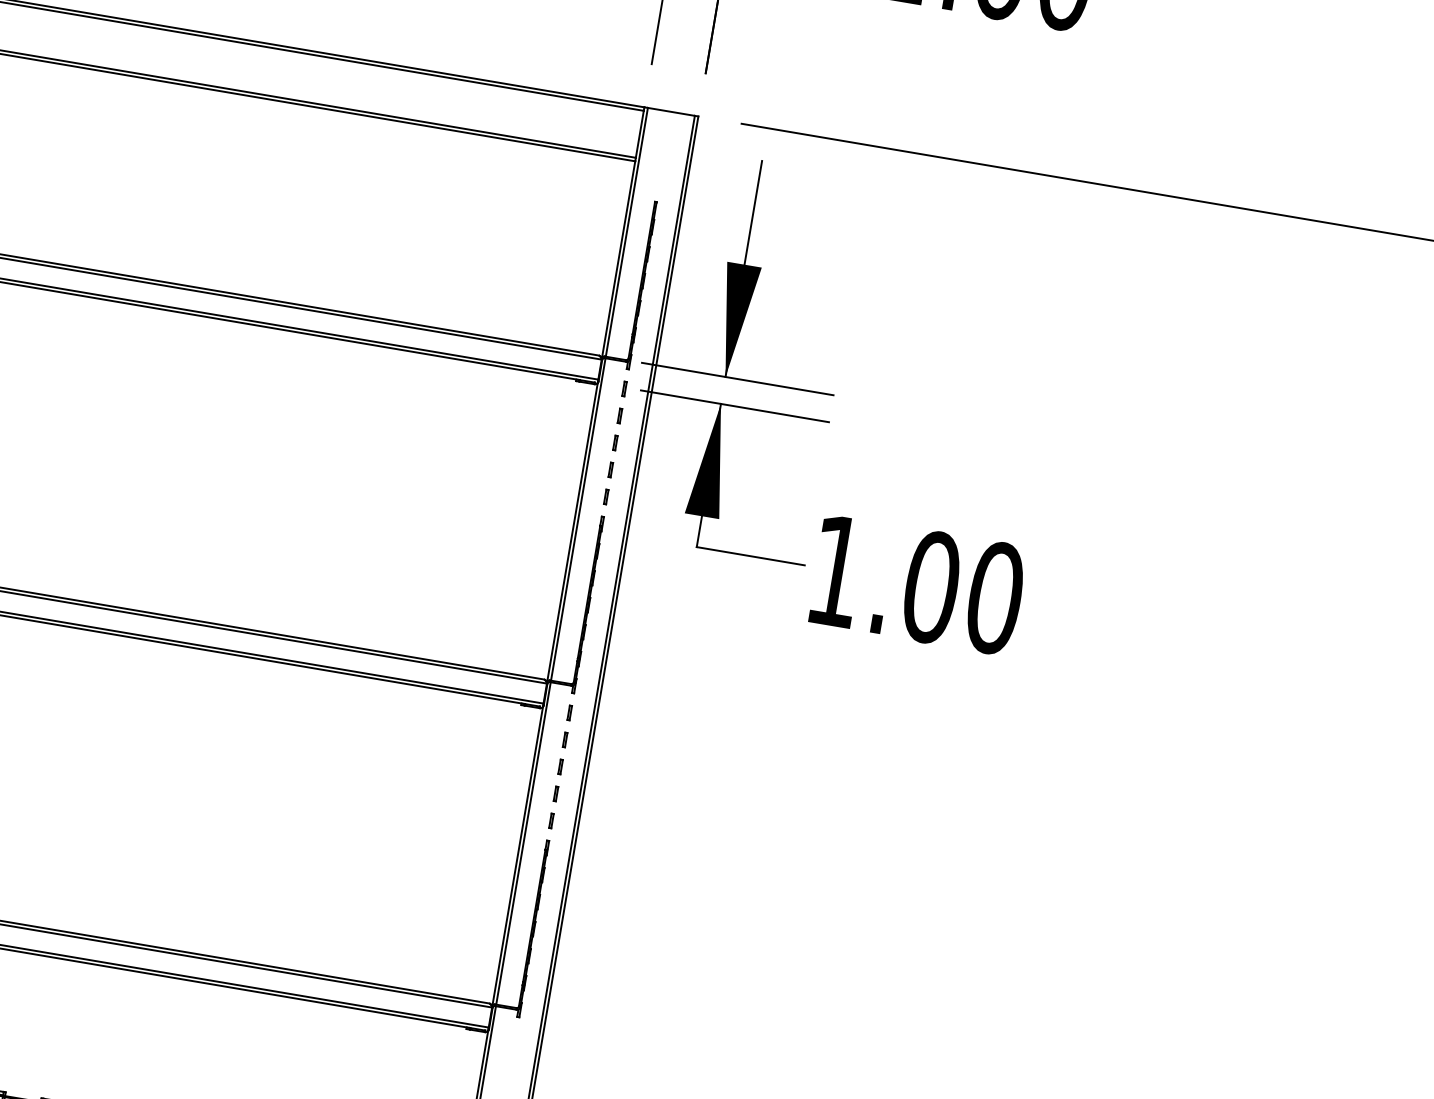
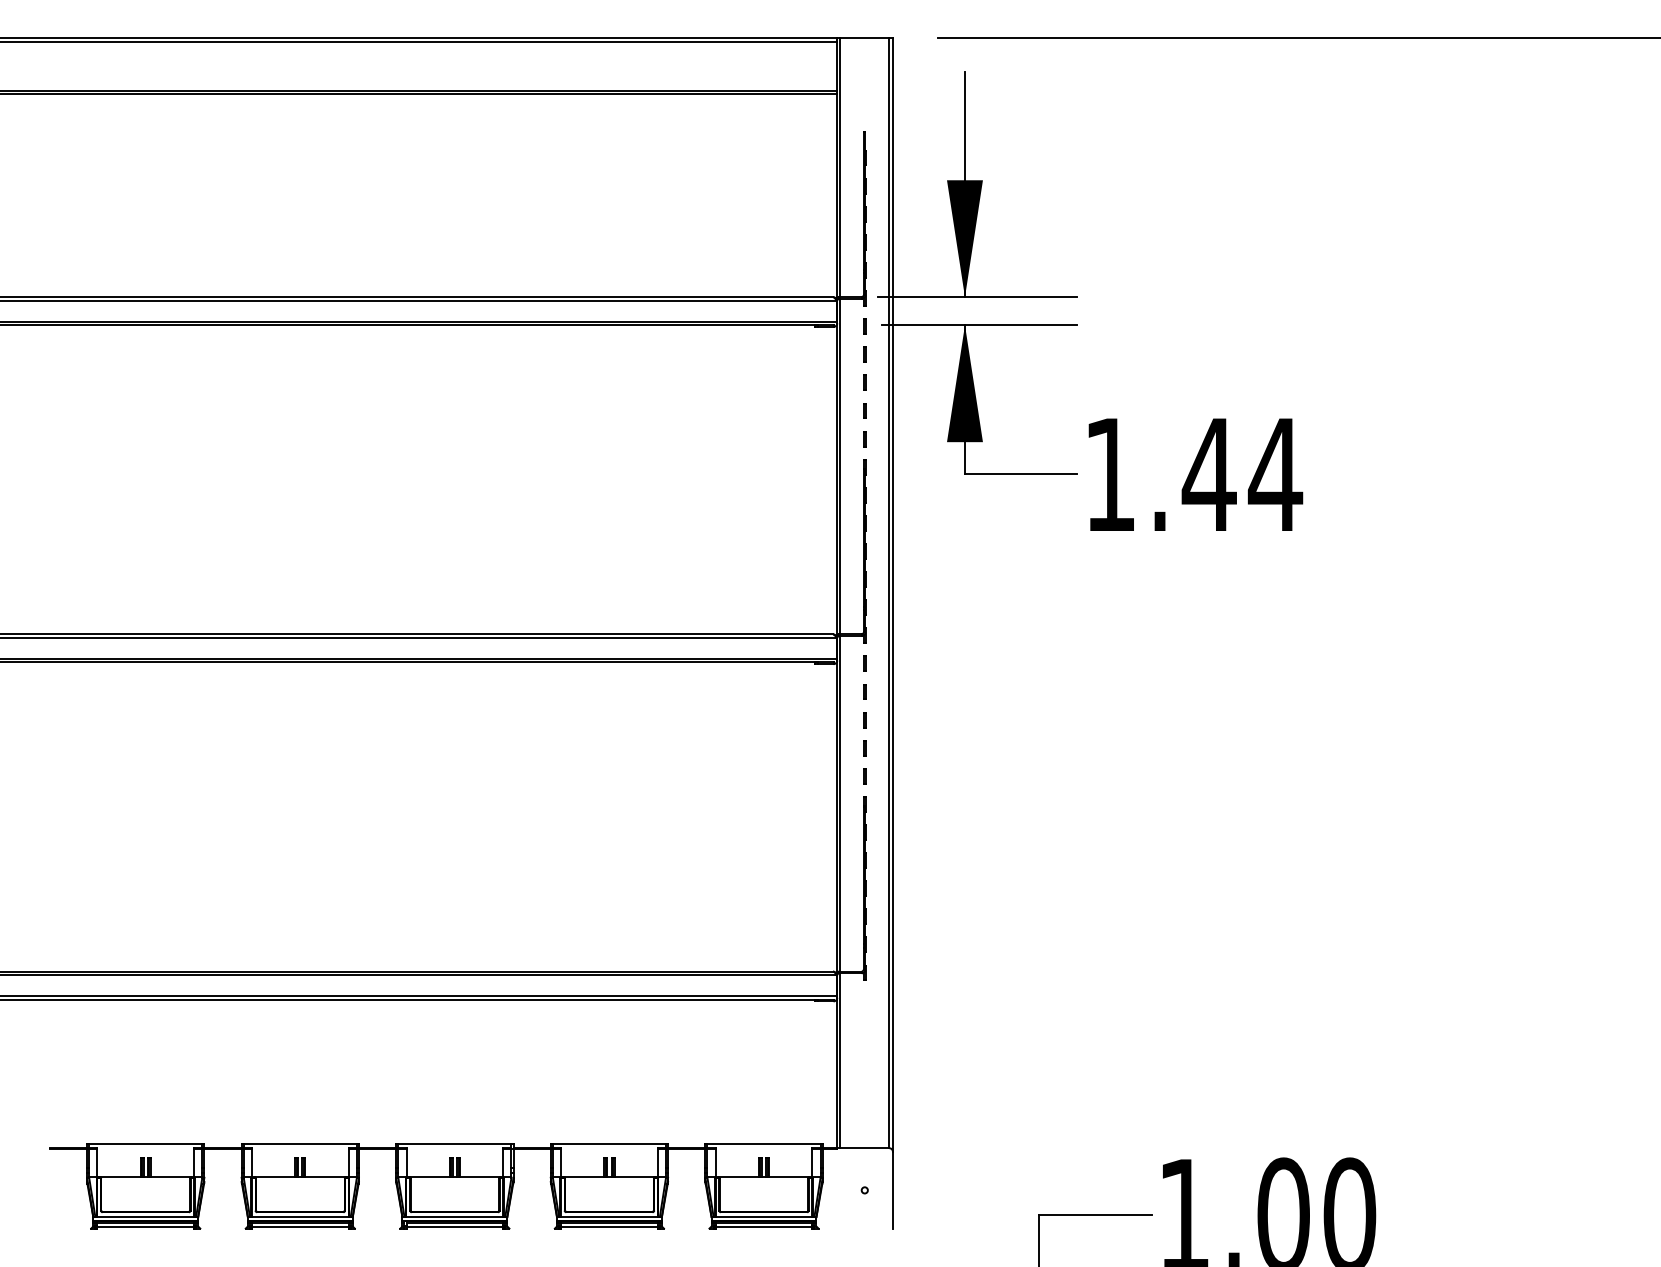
text: (963, 592) -> (1242, 474), 1.00 -> 1.44

